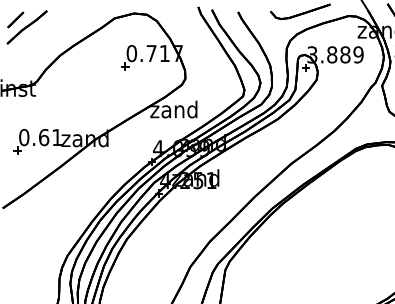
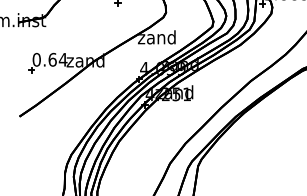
text: (56, 137) -> (62, 59), 0.61 -> 0.64

